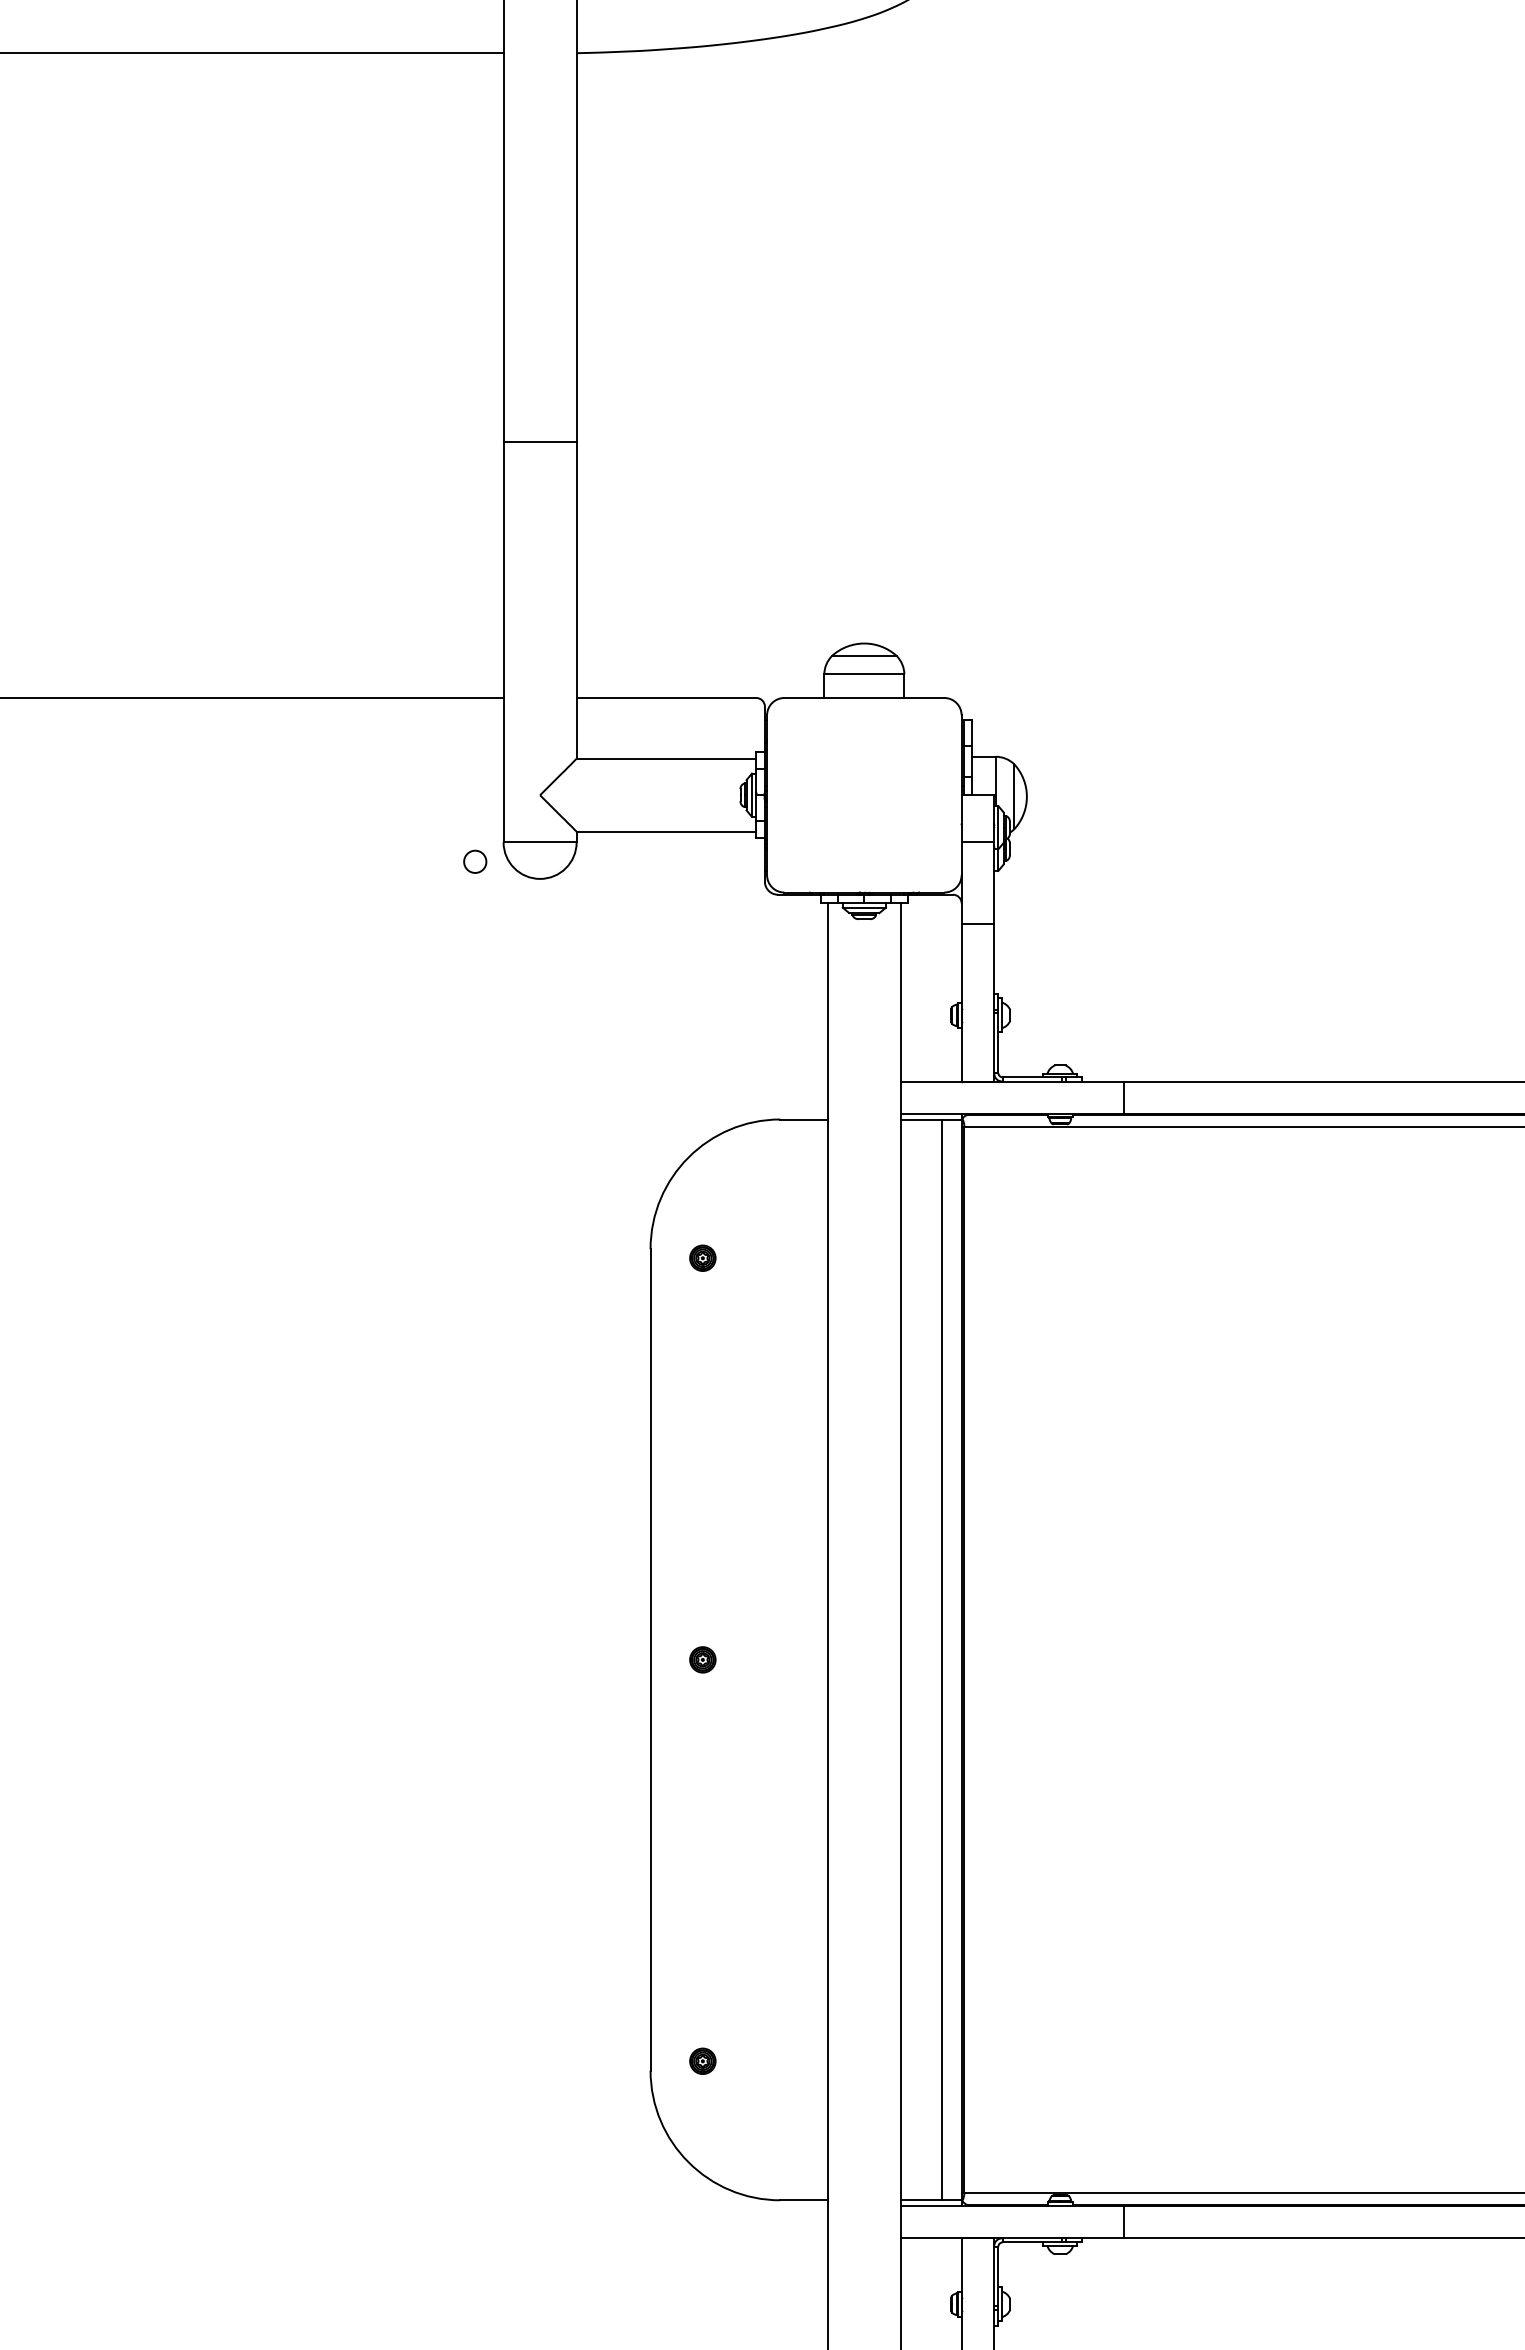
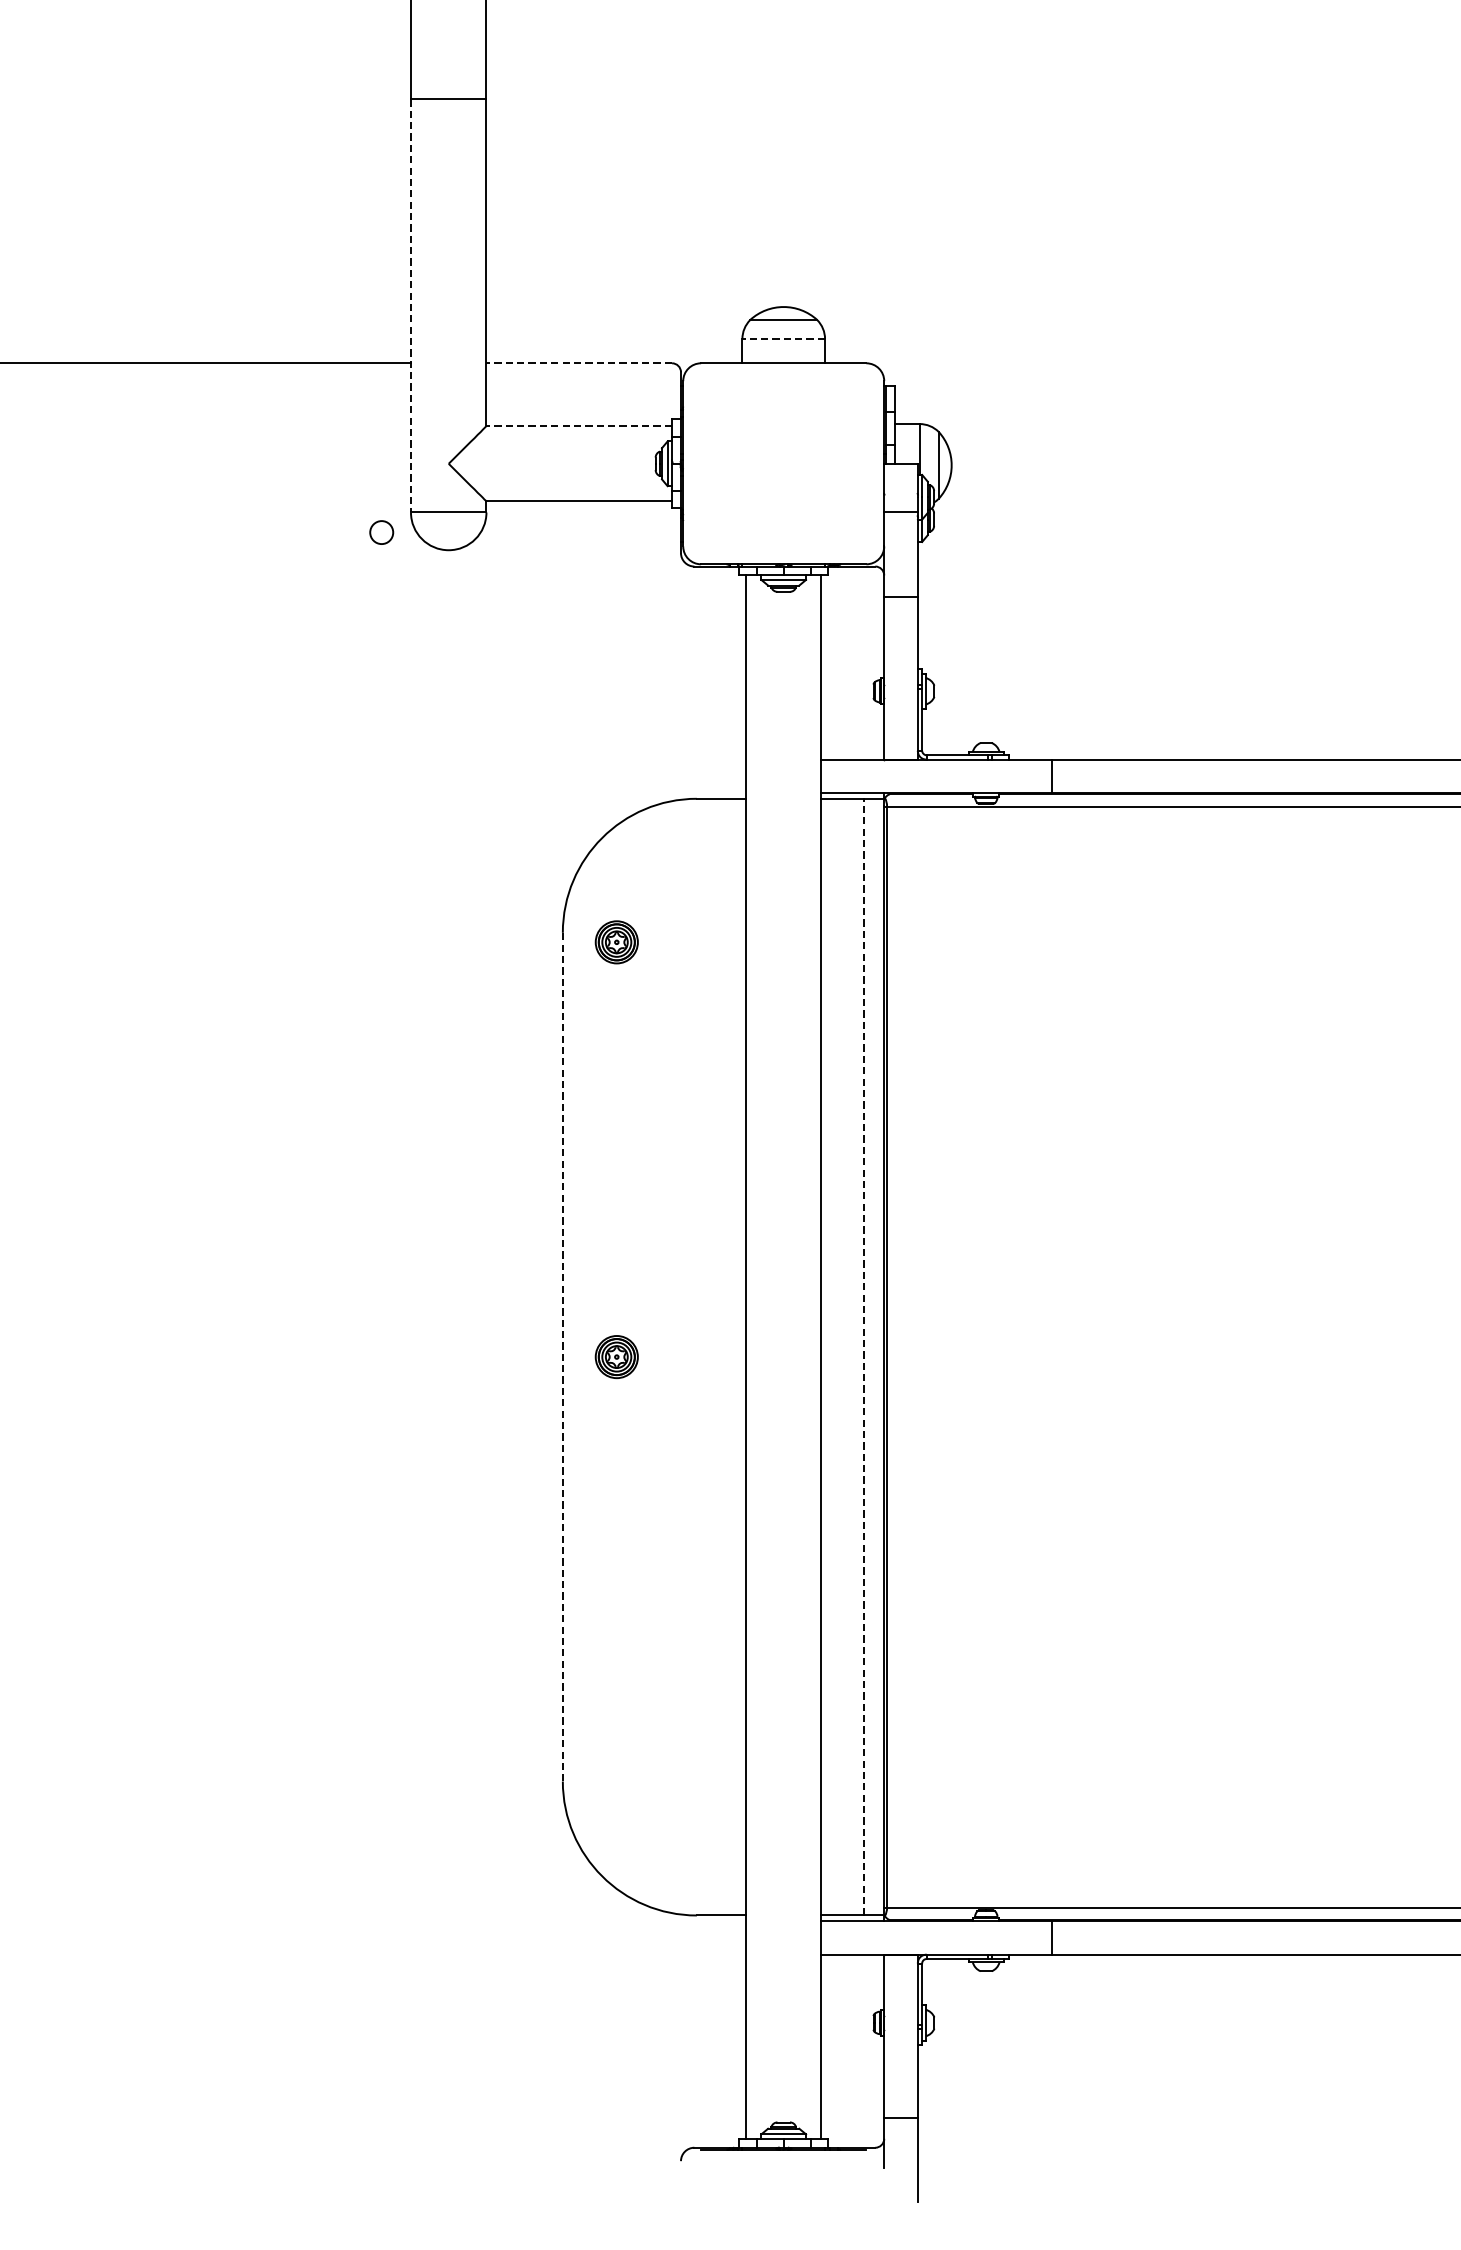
line: (503, 642) -> (410, 305), solid -> dashed
line: (864, 674) -> (783, 339), solid -> dashed
line: (666, 698) -> (579, 363), solid -> dashed
line: (666, 758) -> (579, 425), solid -> dashed
part: (702, 1257) -> (616, 941), size x1.6
line: (650, 1659) -> (562, 1356), solid -> dashed
part: (702, 1659) -> (616, 1356), size x1.6
line: (941, 1659) -> (863, 1356), solid -> dashed
part: (702, 2060) -> (616, 1771), removed

